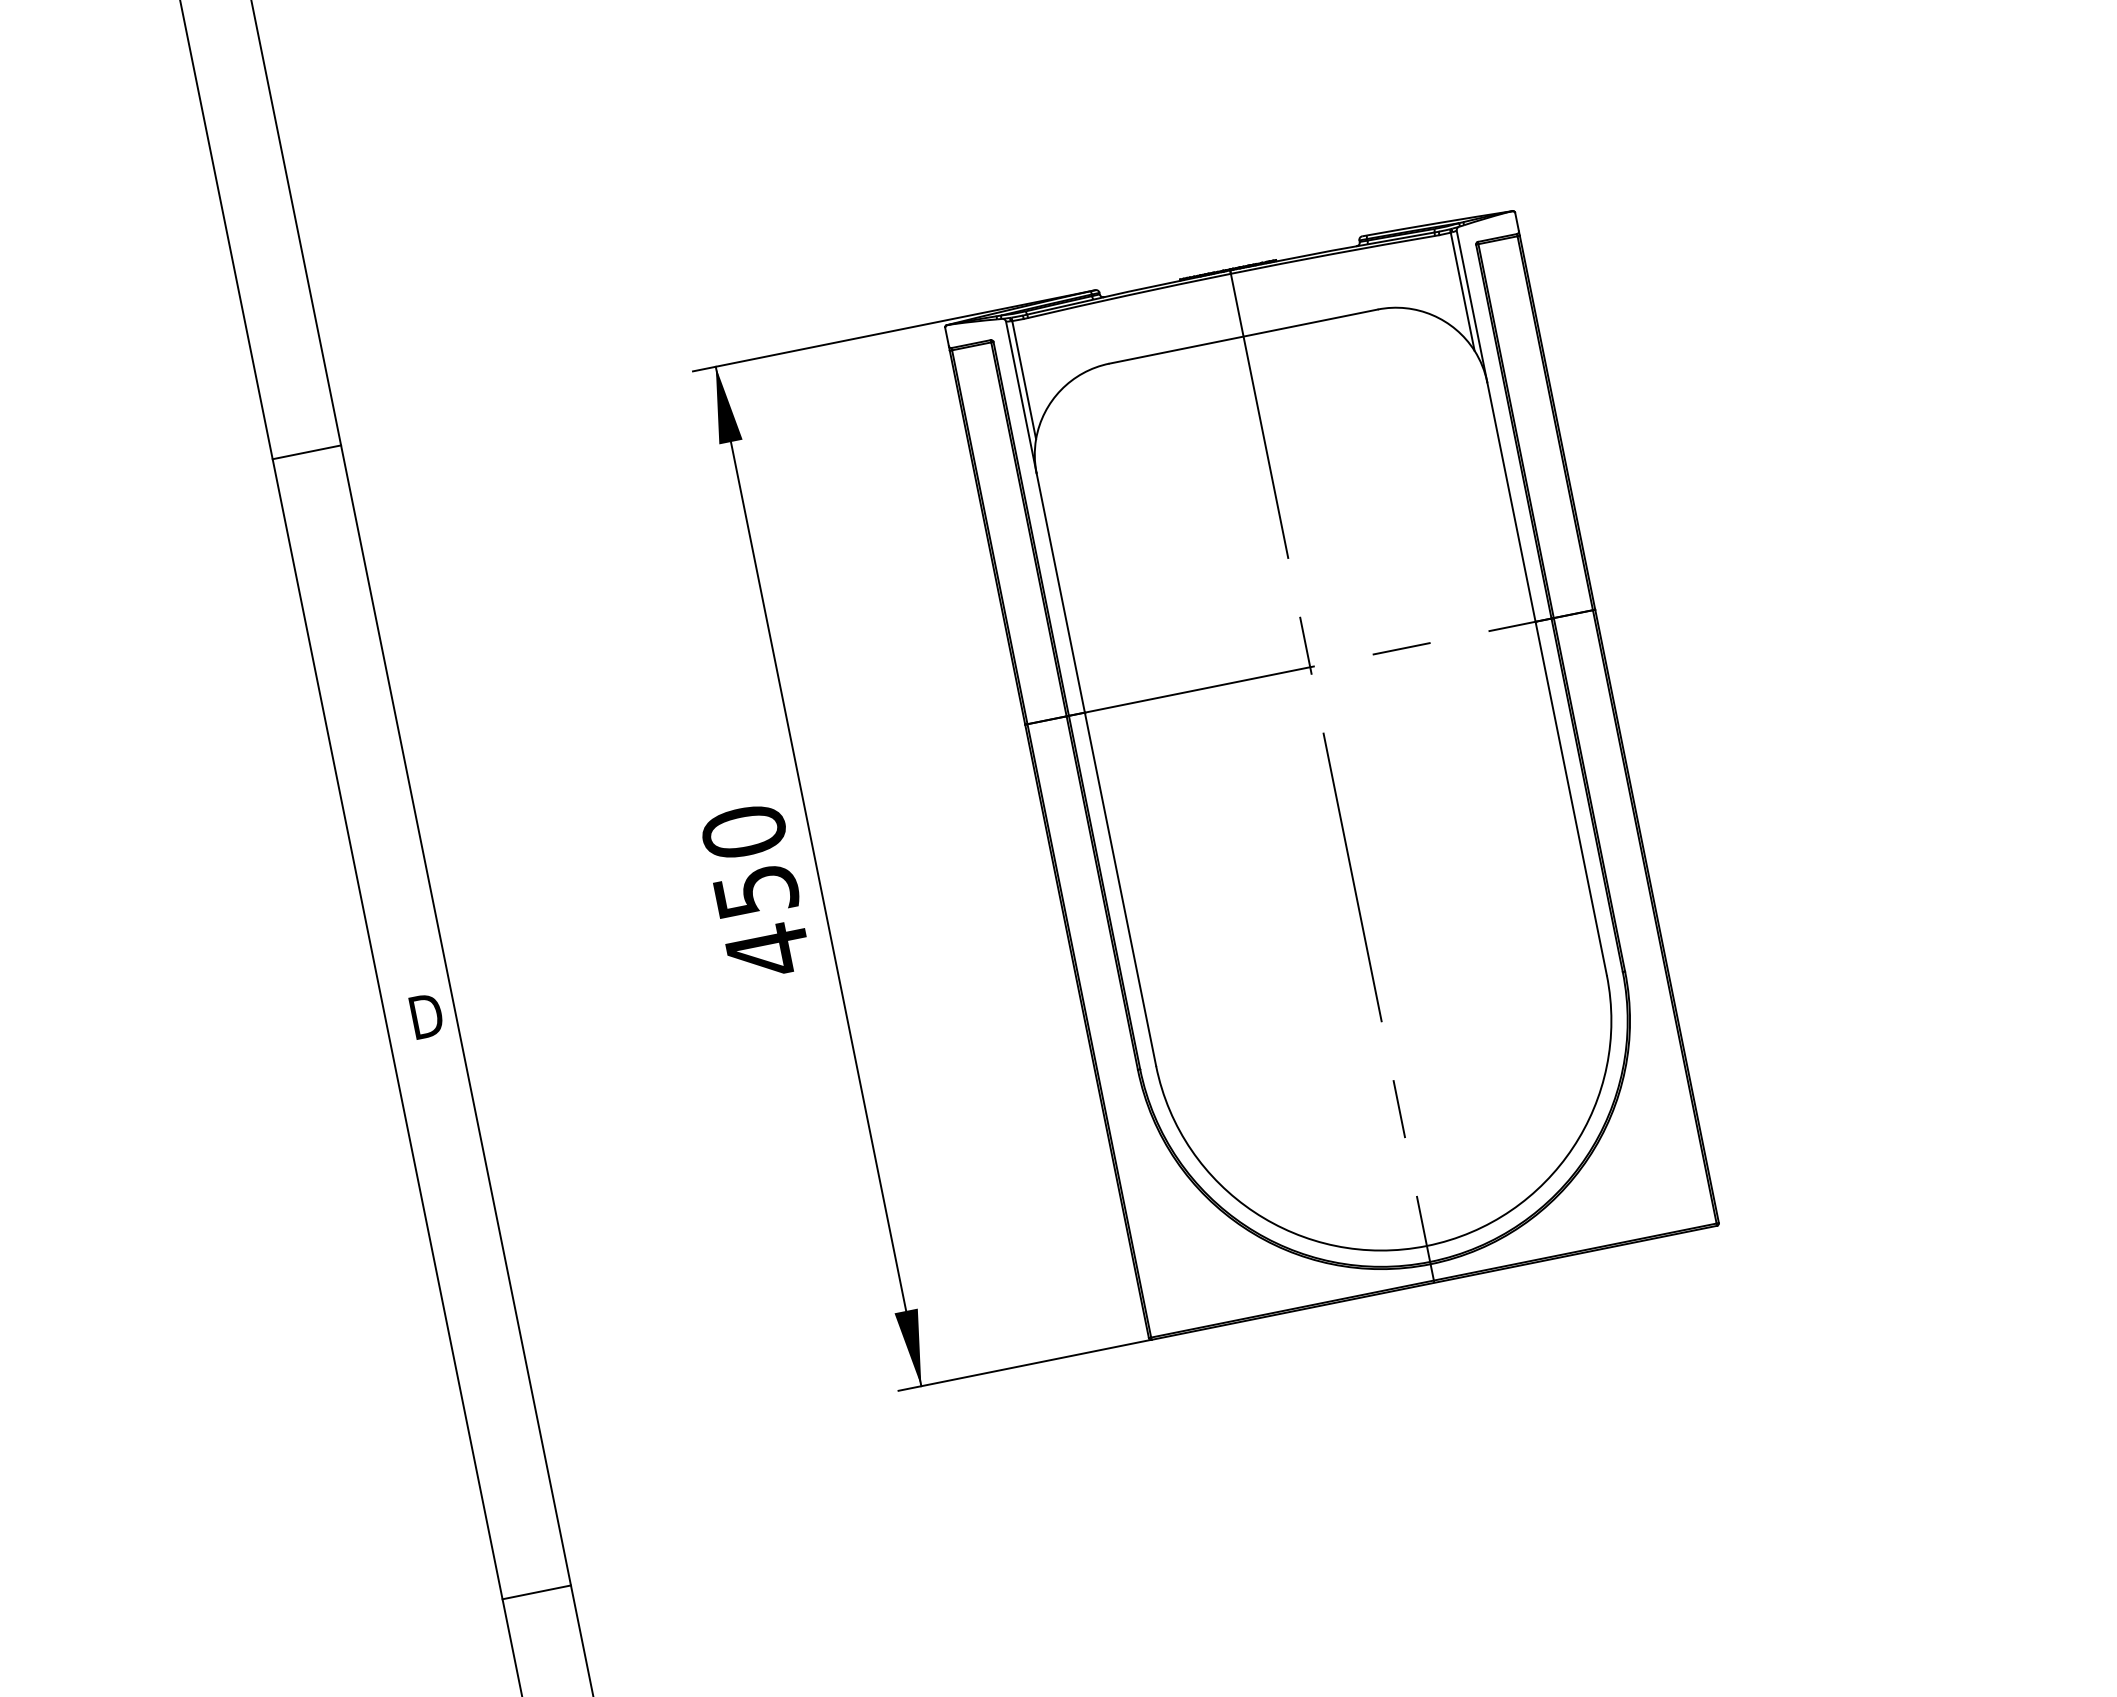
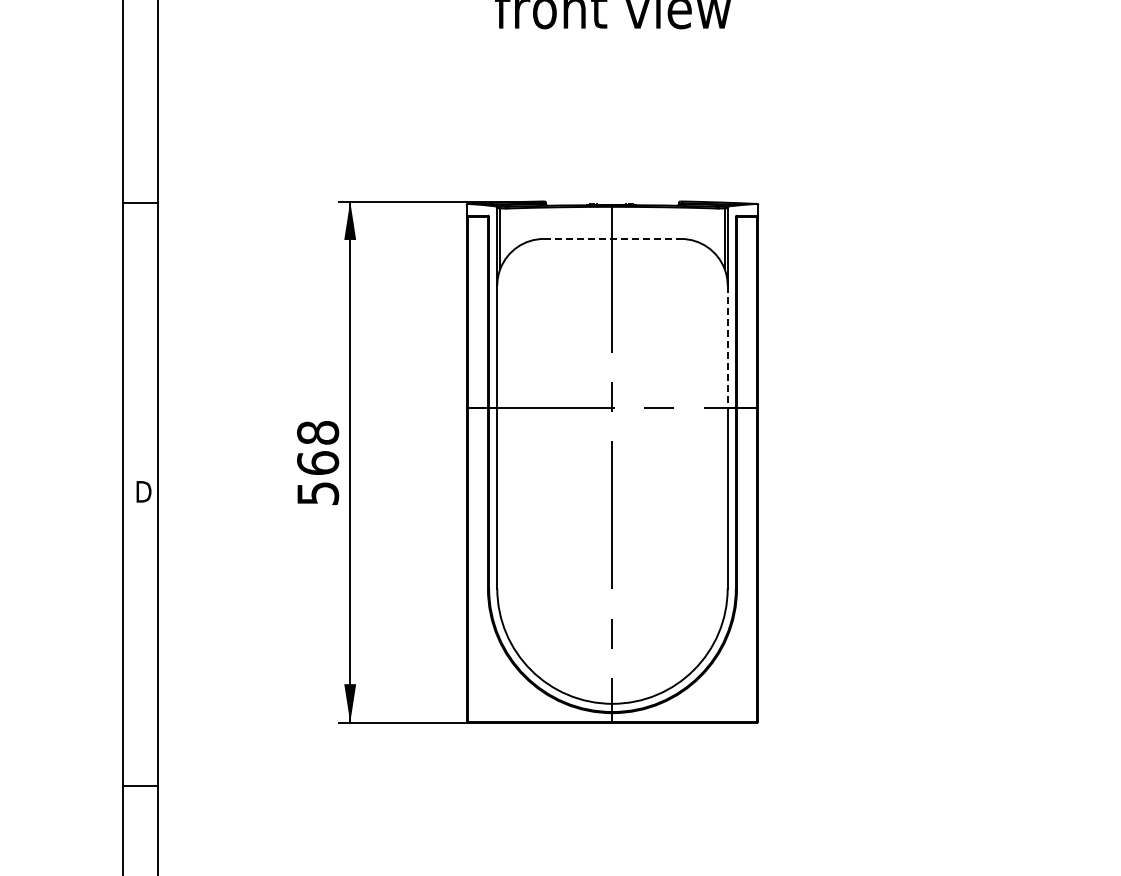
line: (1243, 335) -> (612, 238), solid -> dashed
line: (1511, 503) -> (727, 347), solid -> dashed
text: (757, 891) -> (318, 463), 450 -> 568

